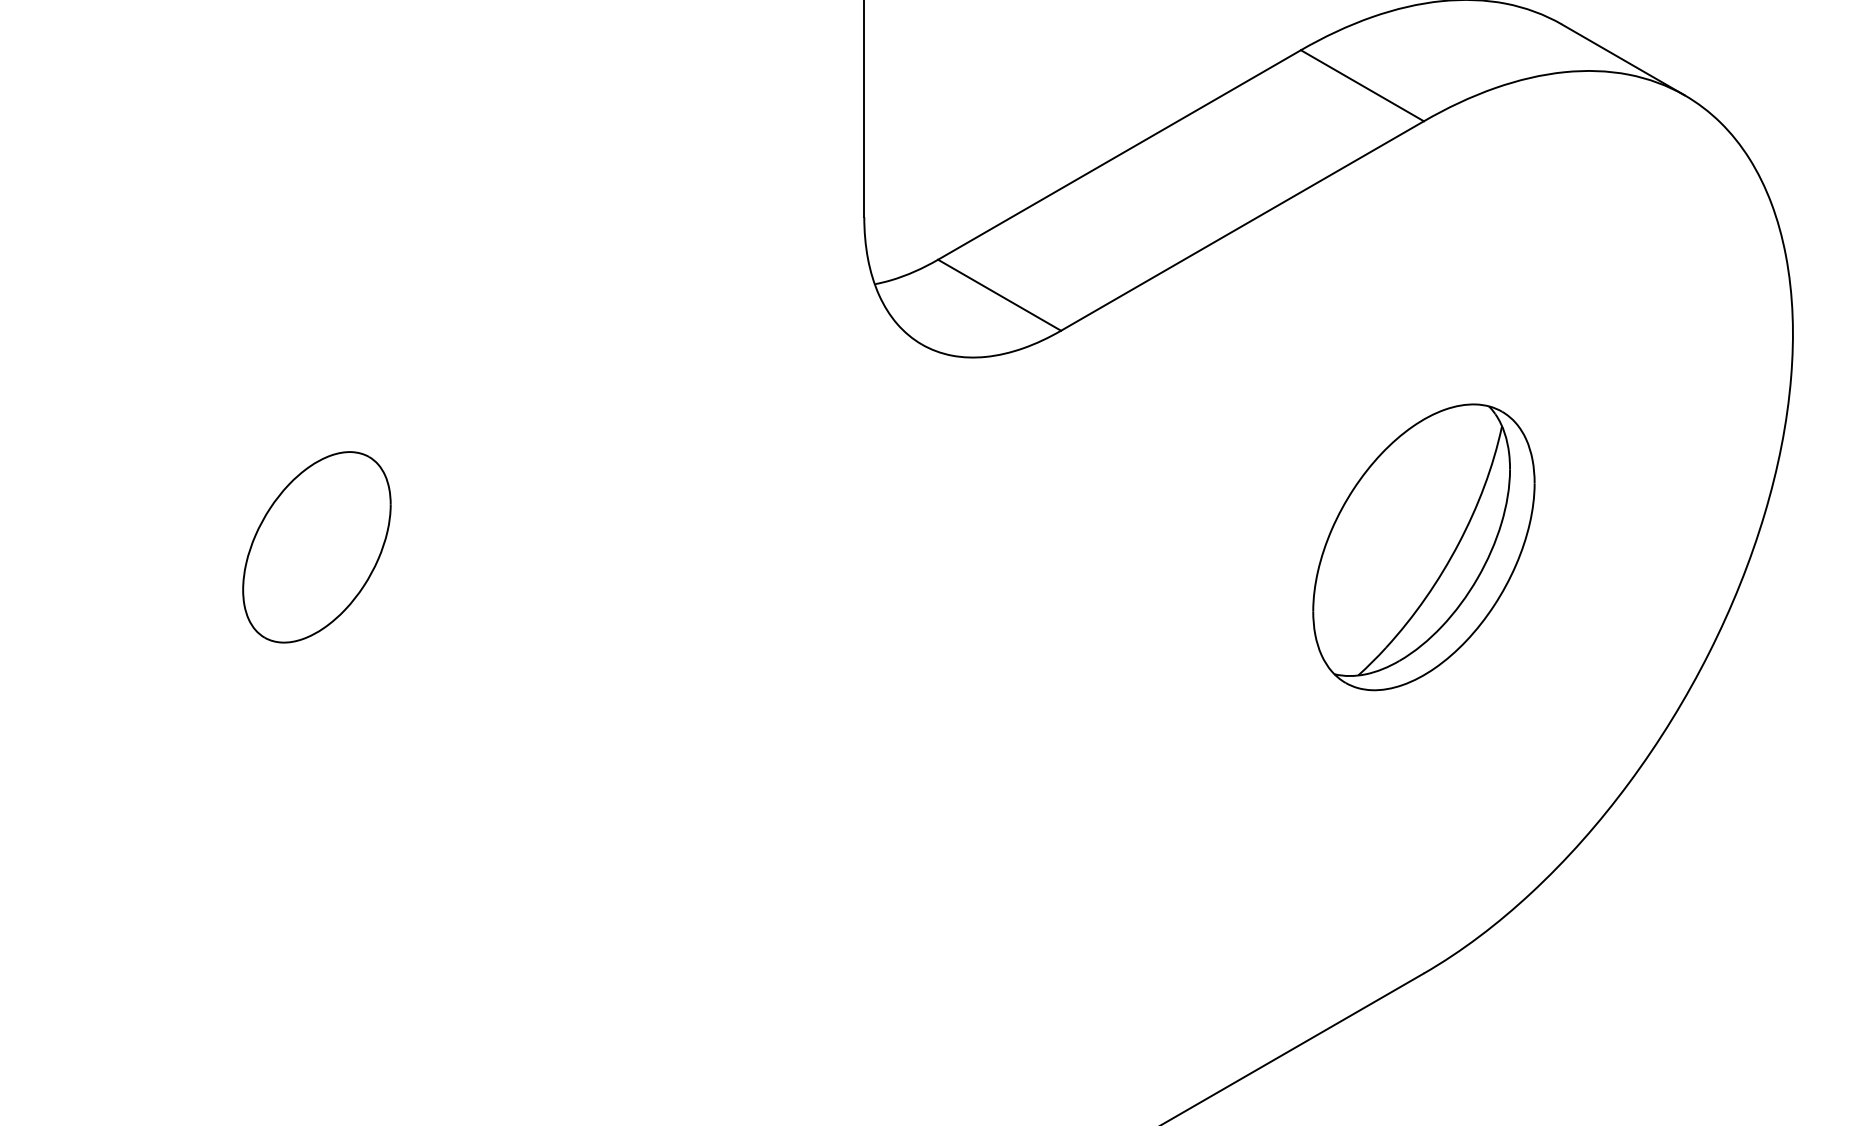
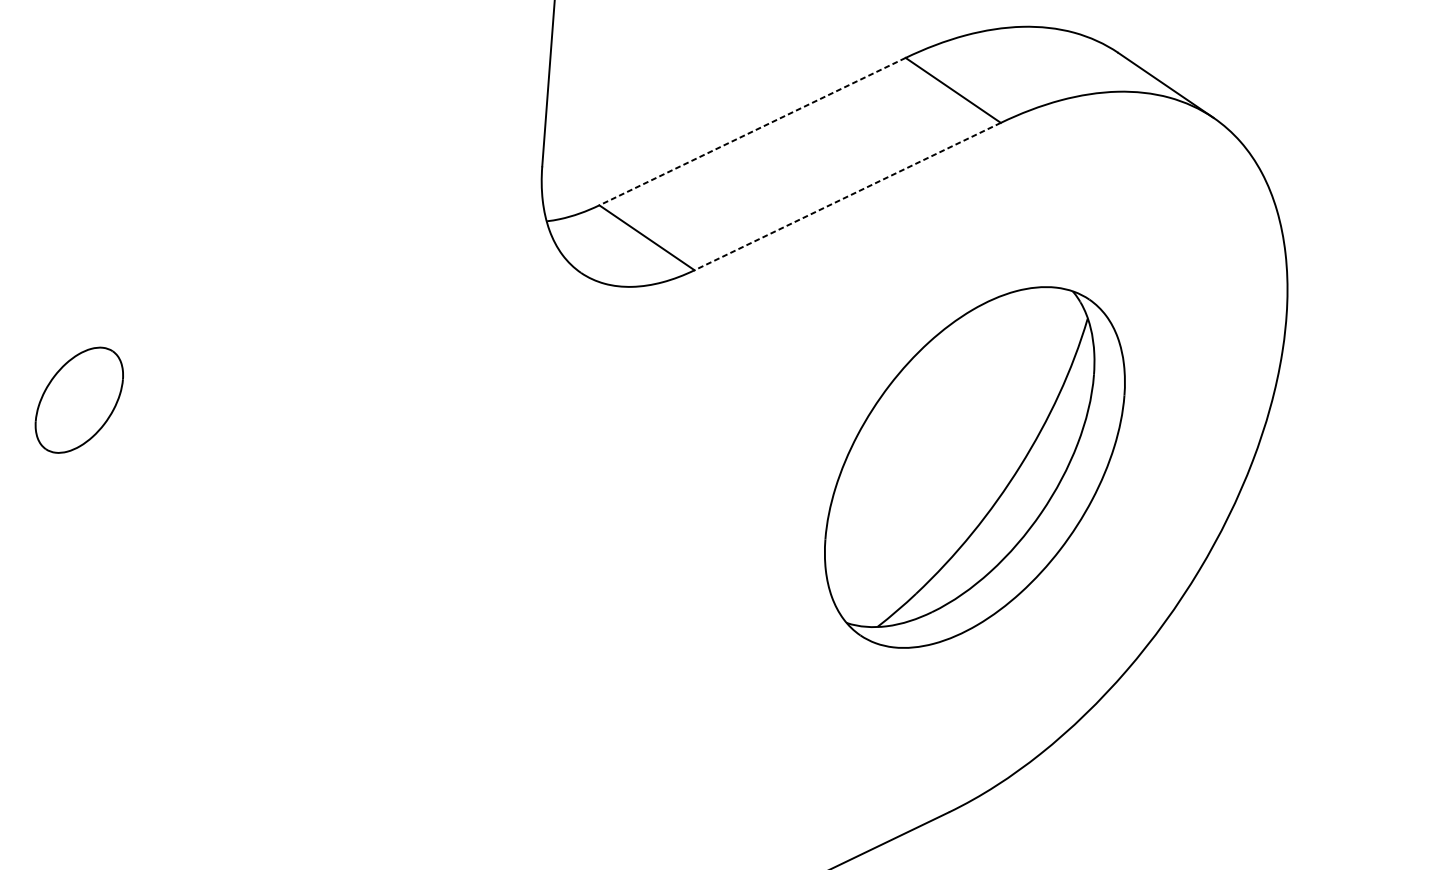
line: (1119, 155) -> (752, 132), solid -> dashed
line: (1242, 226) -> (847, 196), solid -> dashed
part: (316, 547) -> (79, 400), size x0.7
part: (1423, 547) -> (974, 467), size x1.6

